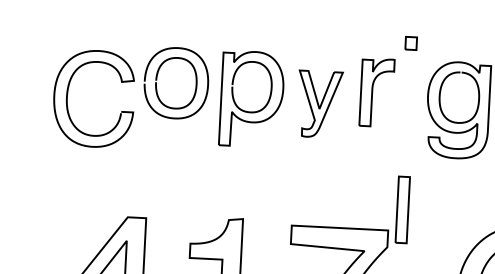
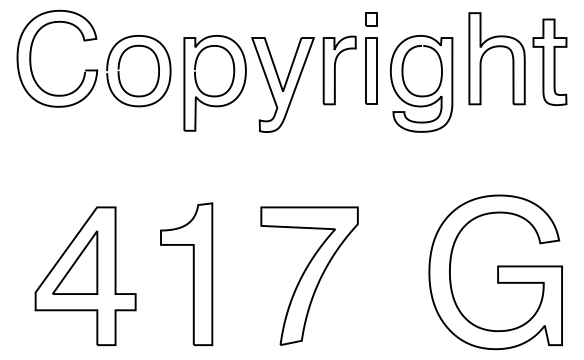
curve: (68, 97) -> (31, 58), moved
part: (319, 103) -> (282, 84), size x1.43
part: (402, 209) -> (371, 70), moved

